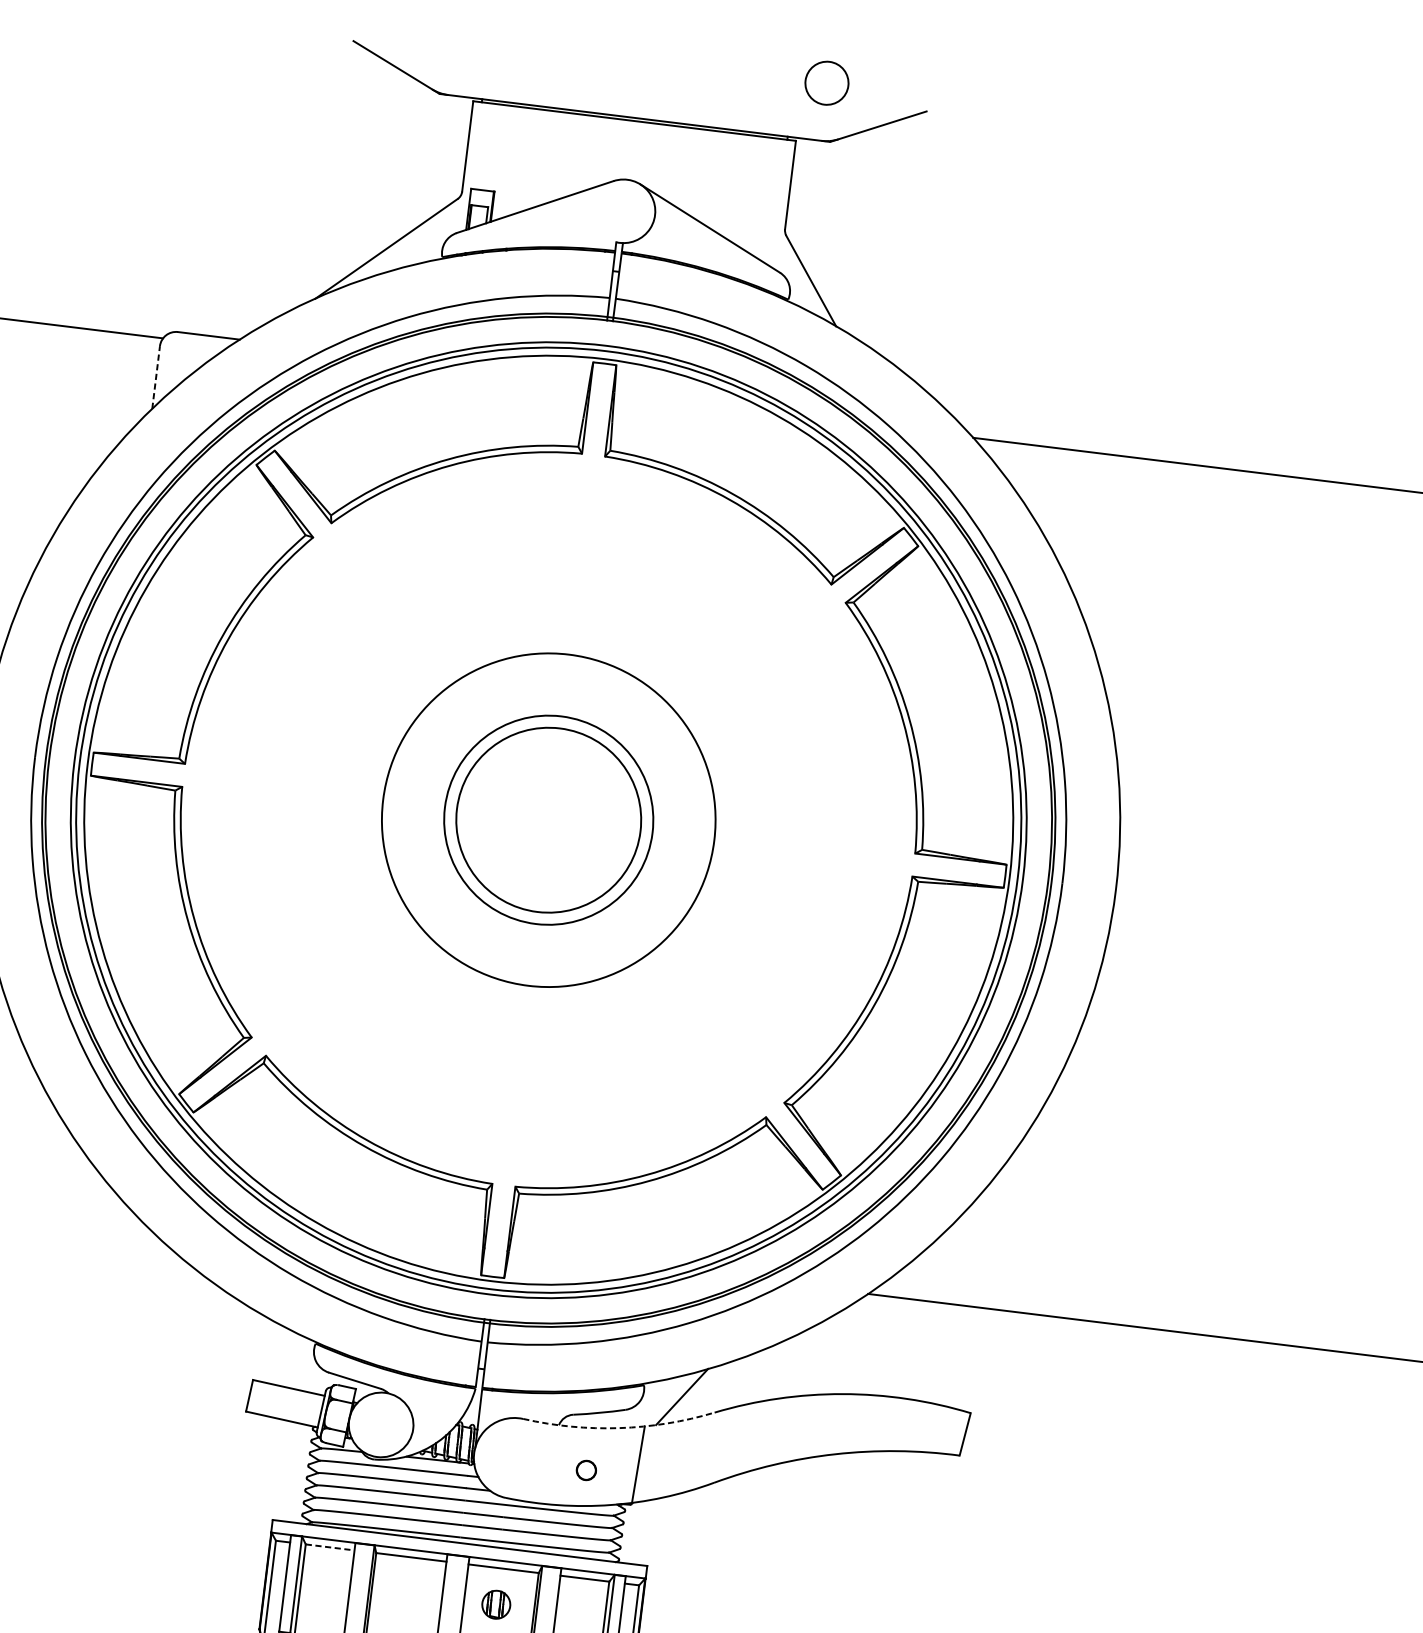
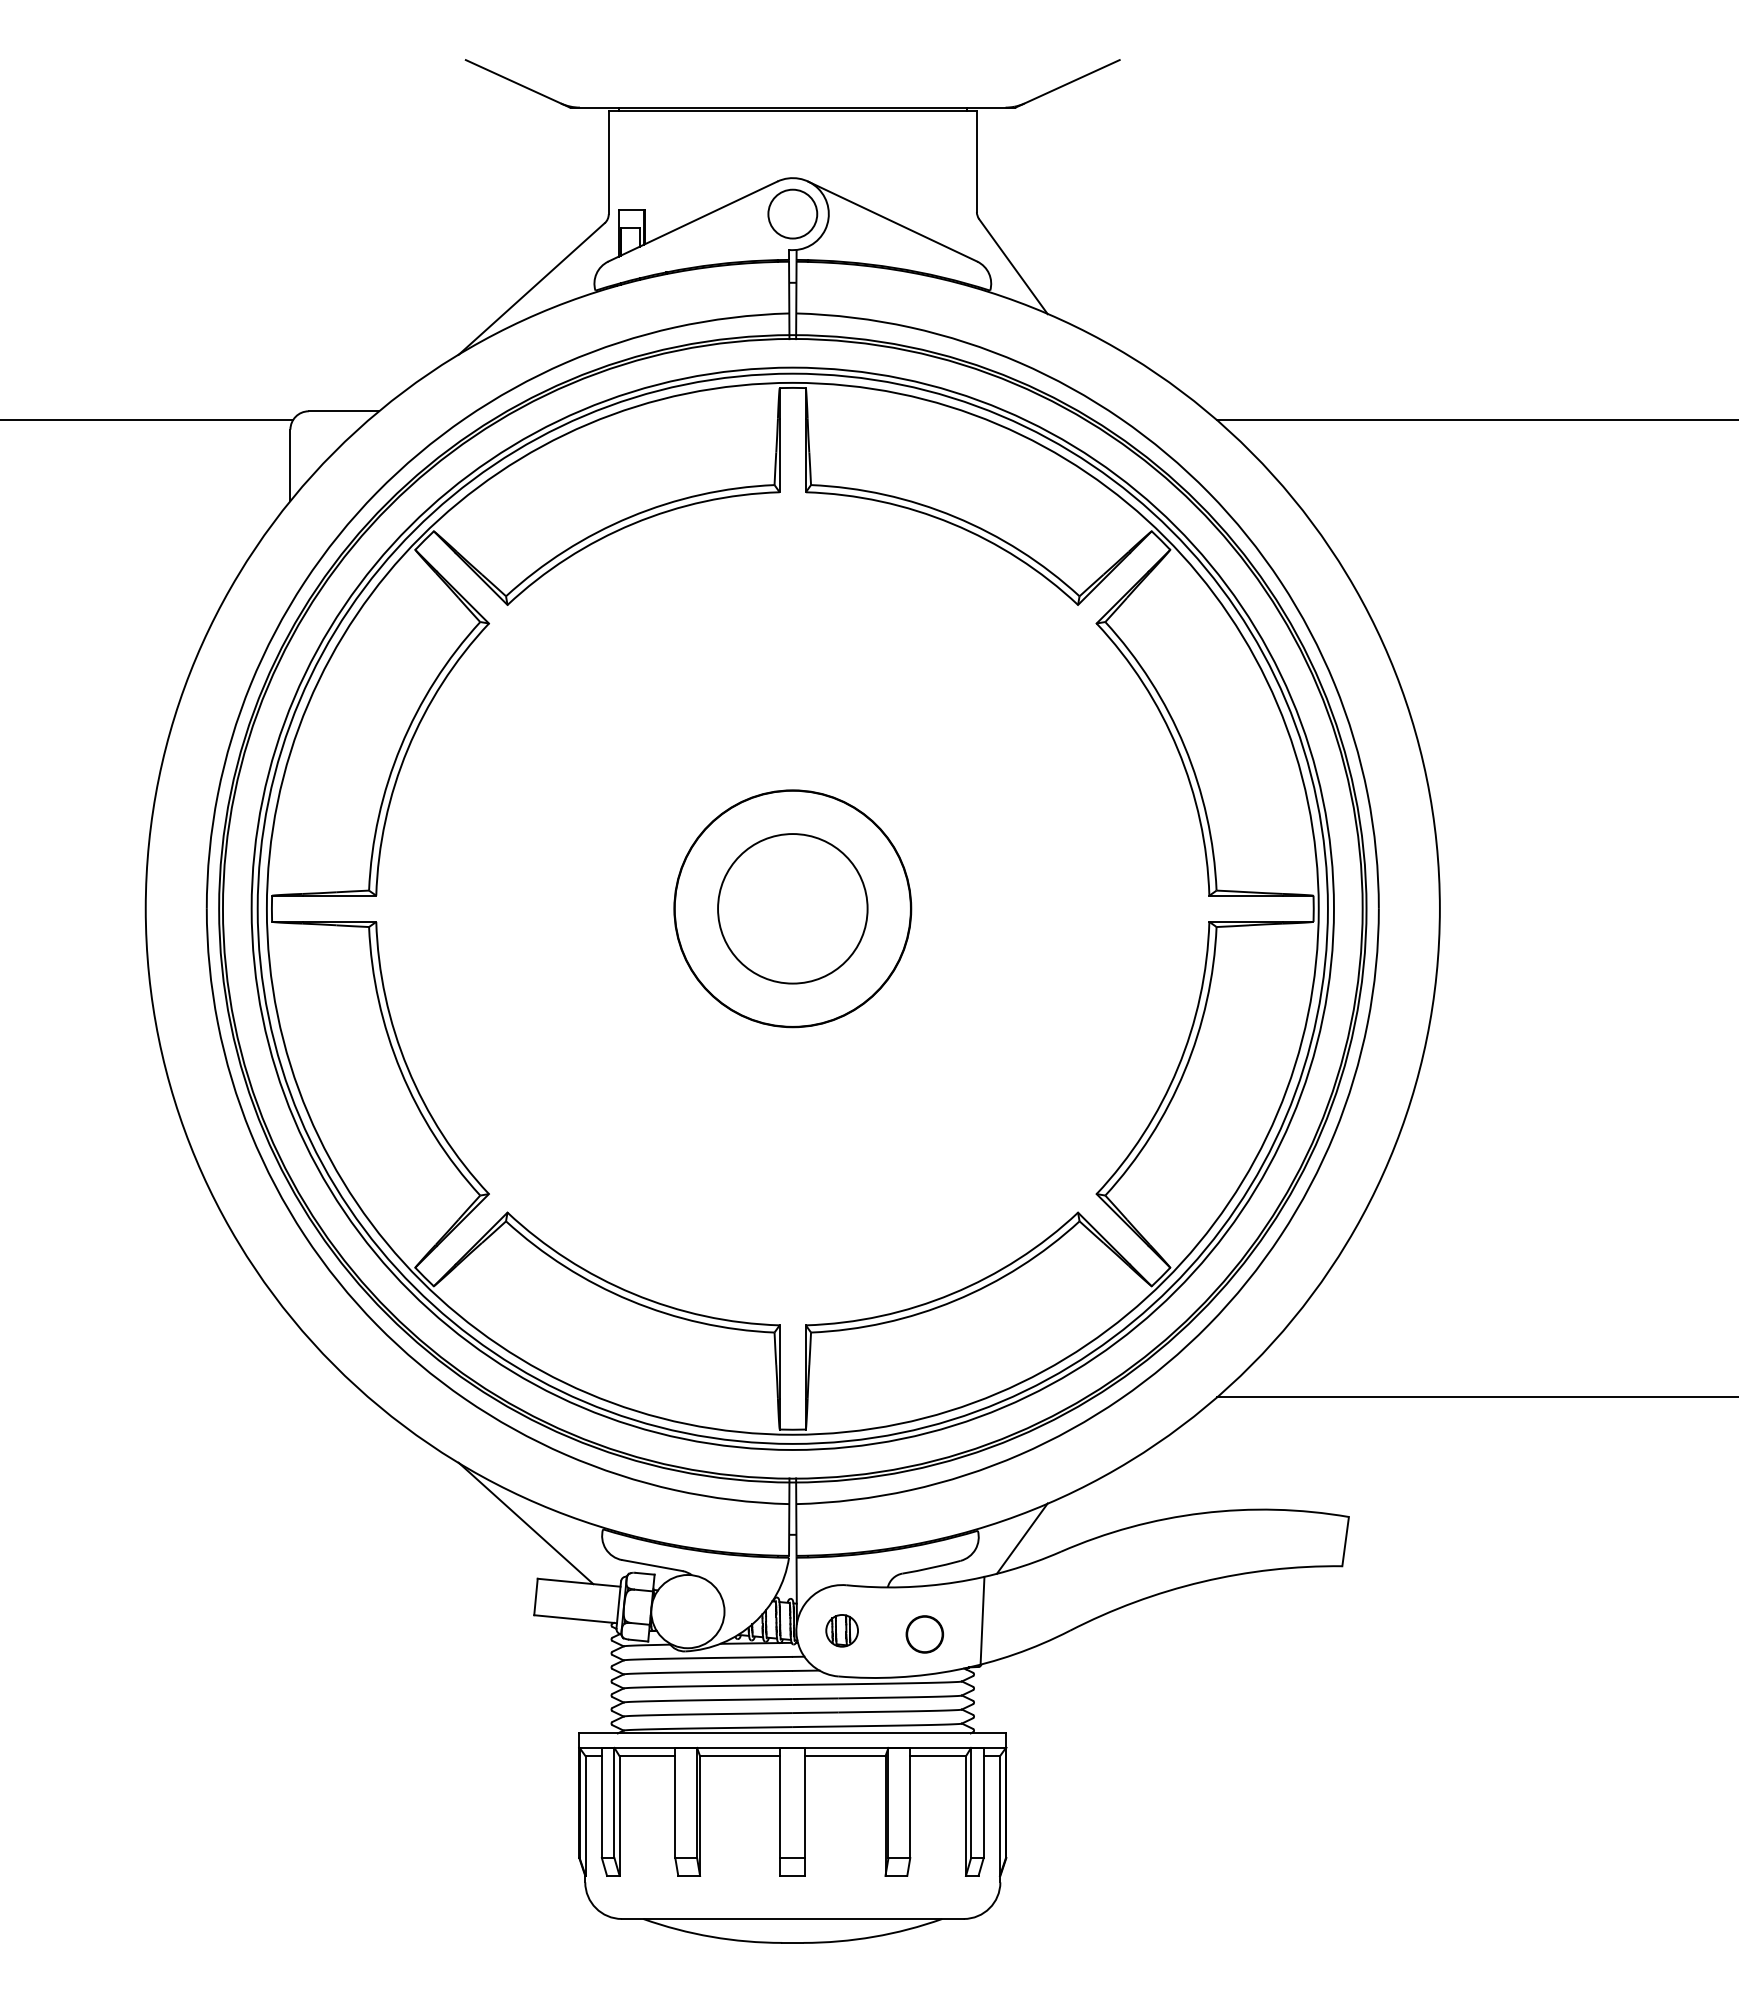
circle: (826, 82) -> (792, 213), moved
line: (156, 377) -> (290, 465), dashed -> solid
circle: (548, 819) -> (792, 908), size x0.62
circle: (548, 819) -> (792, 908), size x0.71
line: (248, 1330) -> (525, 1523), added
arc: (619, 1428) -> (956, 1582), dashed -> solid
part: (586, 1470) -> (924, 1634), size x1.67
line: (330, 1547) -> (647, 1756), dashed -> solid
part: (495, 1604) -> (841, 1630), moved

